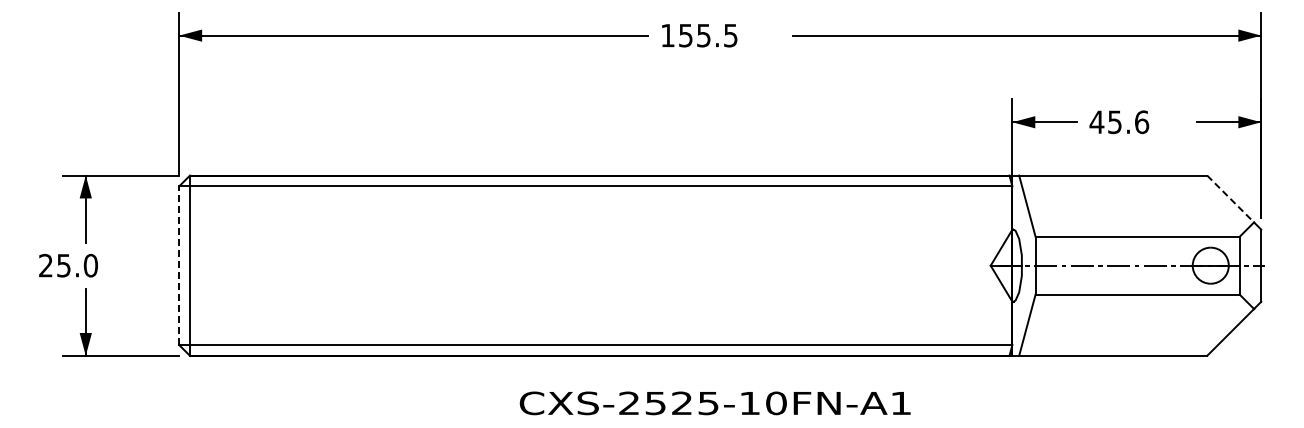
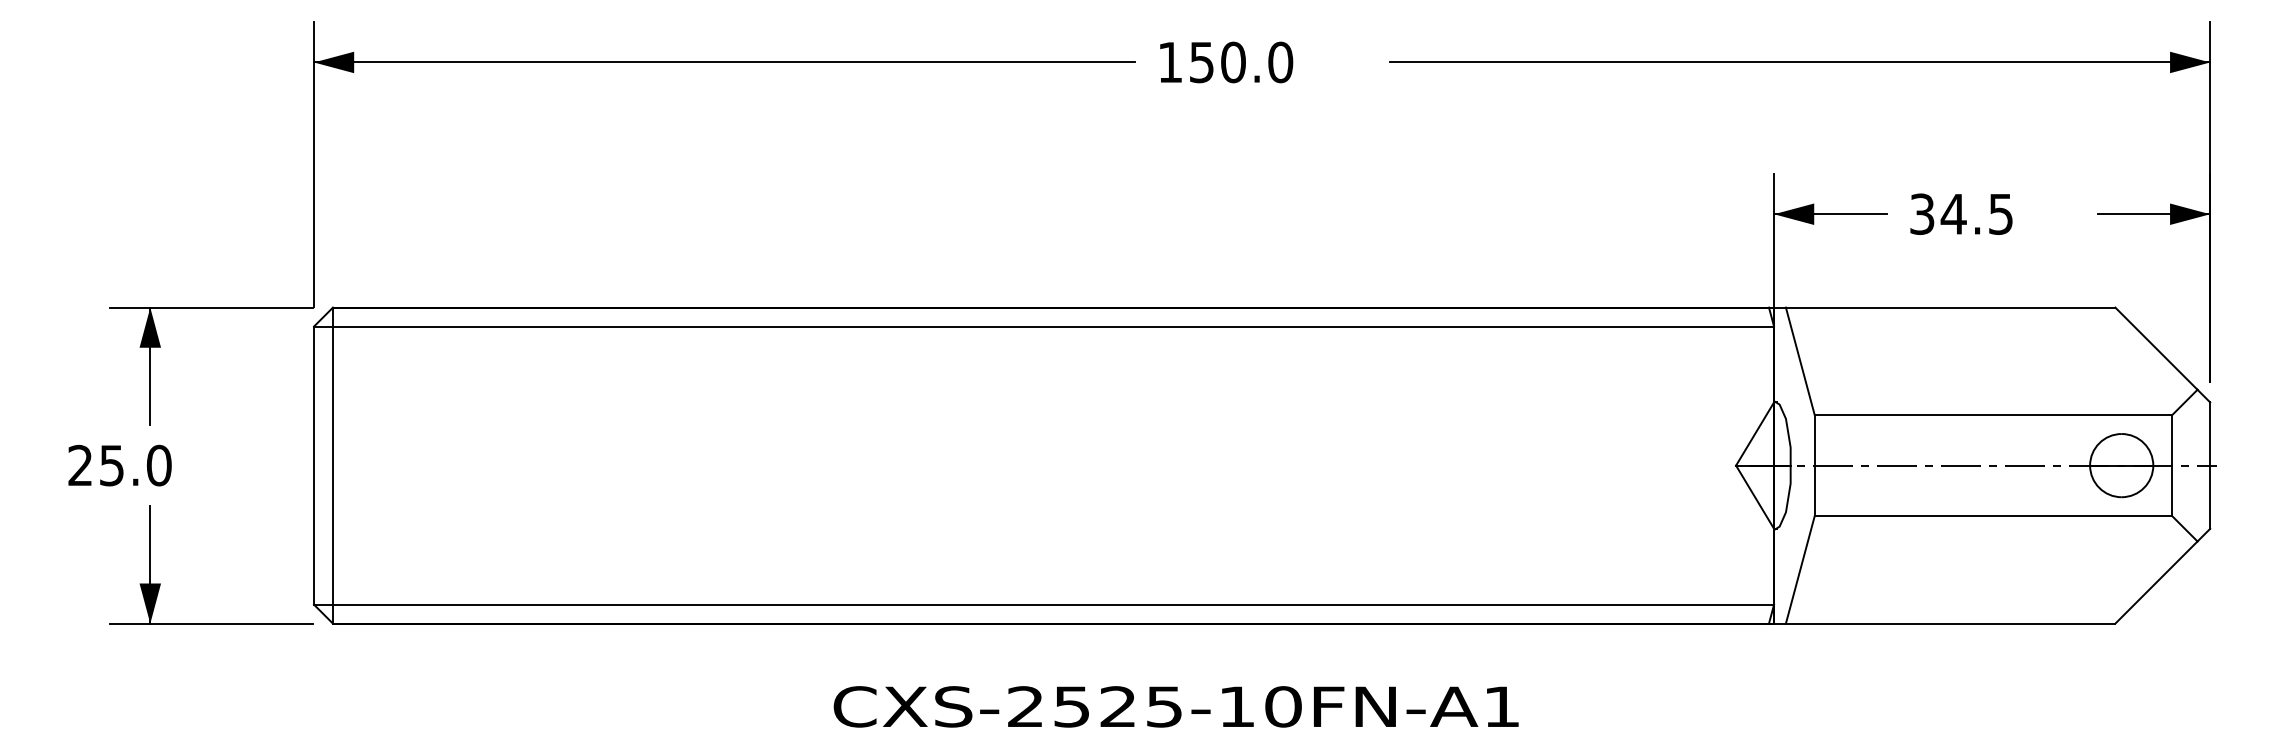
text: (716, 35) -> (1255, 62), 155.5 -> 150.0
text: (1119, 122) -> (1961, 214), 45.6 -> 34.5
line: (1230, 199) -> (2156, 349), dashed -> solid
line: (179, 265) -> (314, 465), dashed -> solid
text: (714, 403) -> (1174, 707), moved

